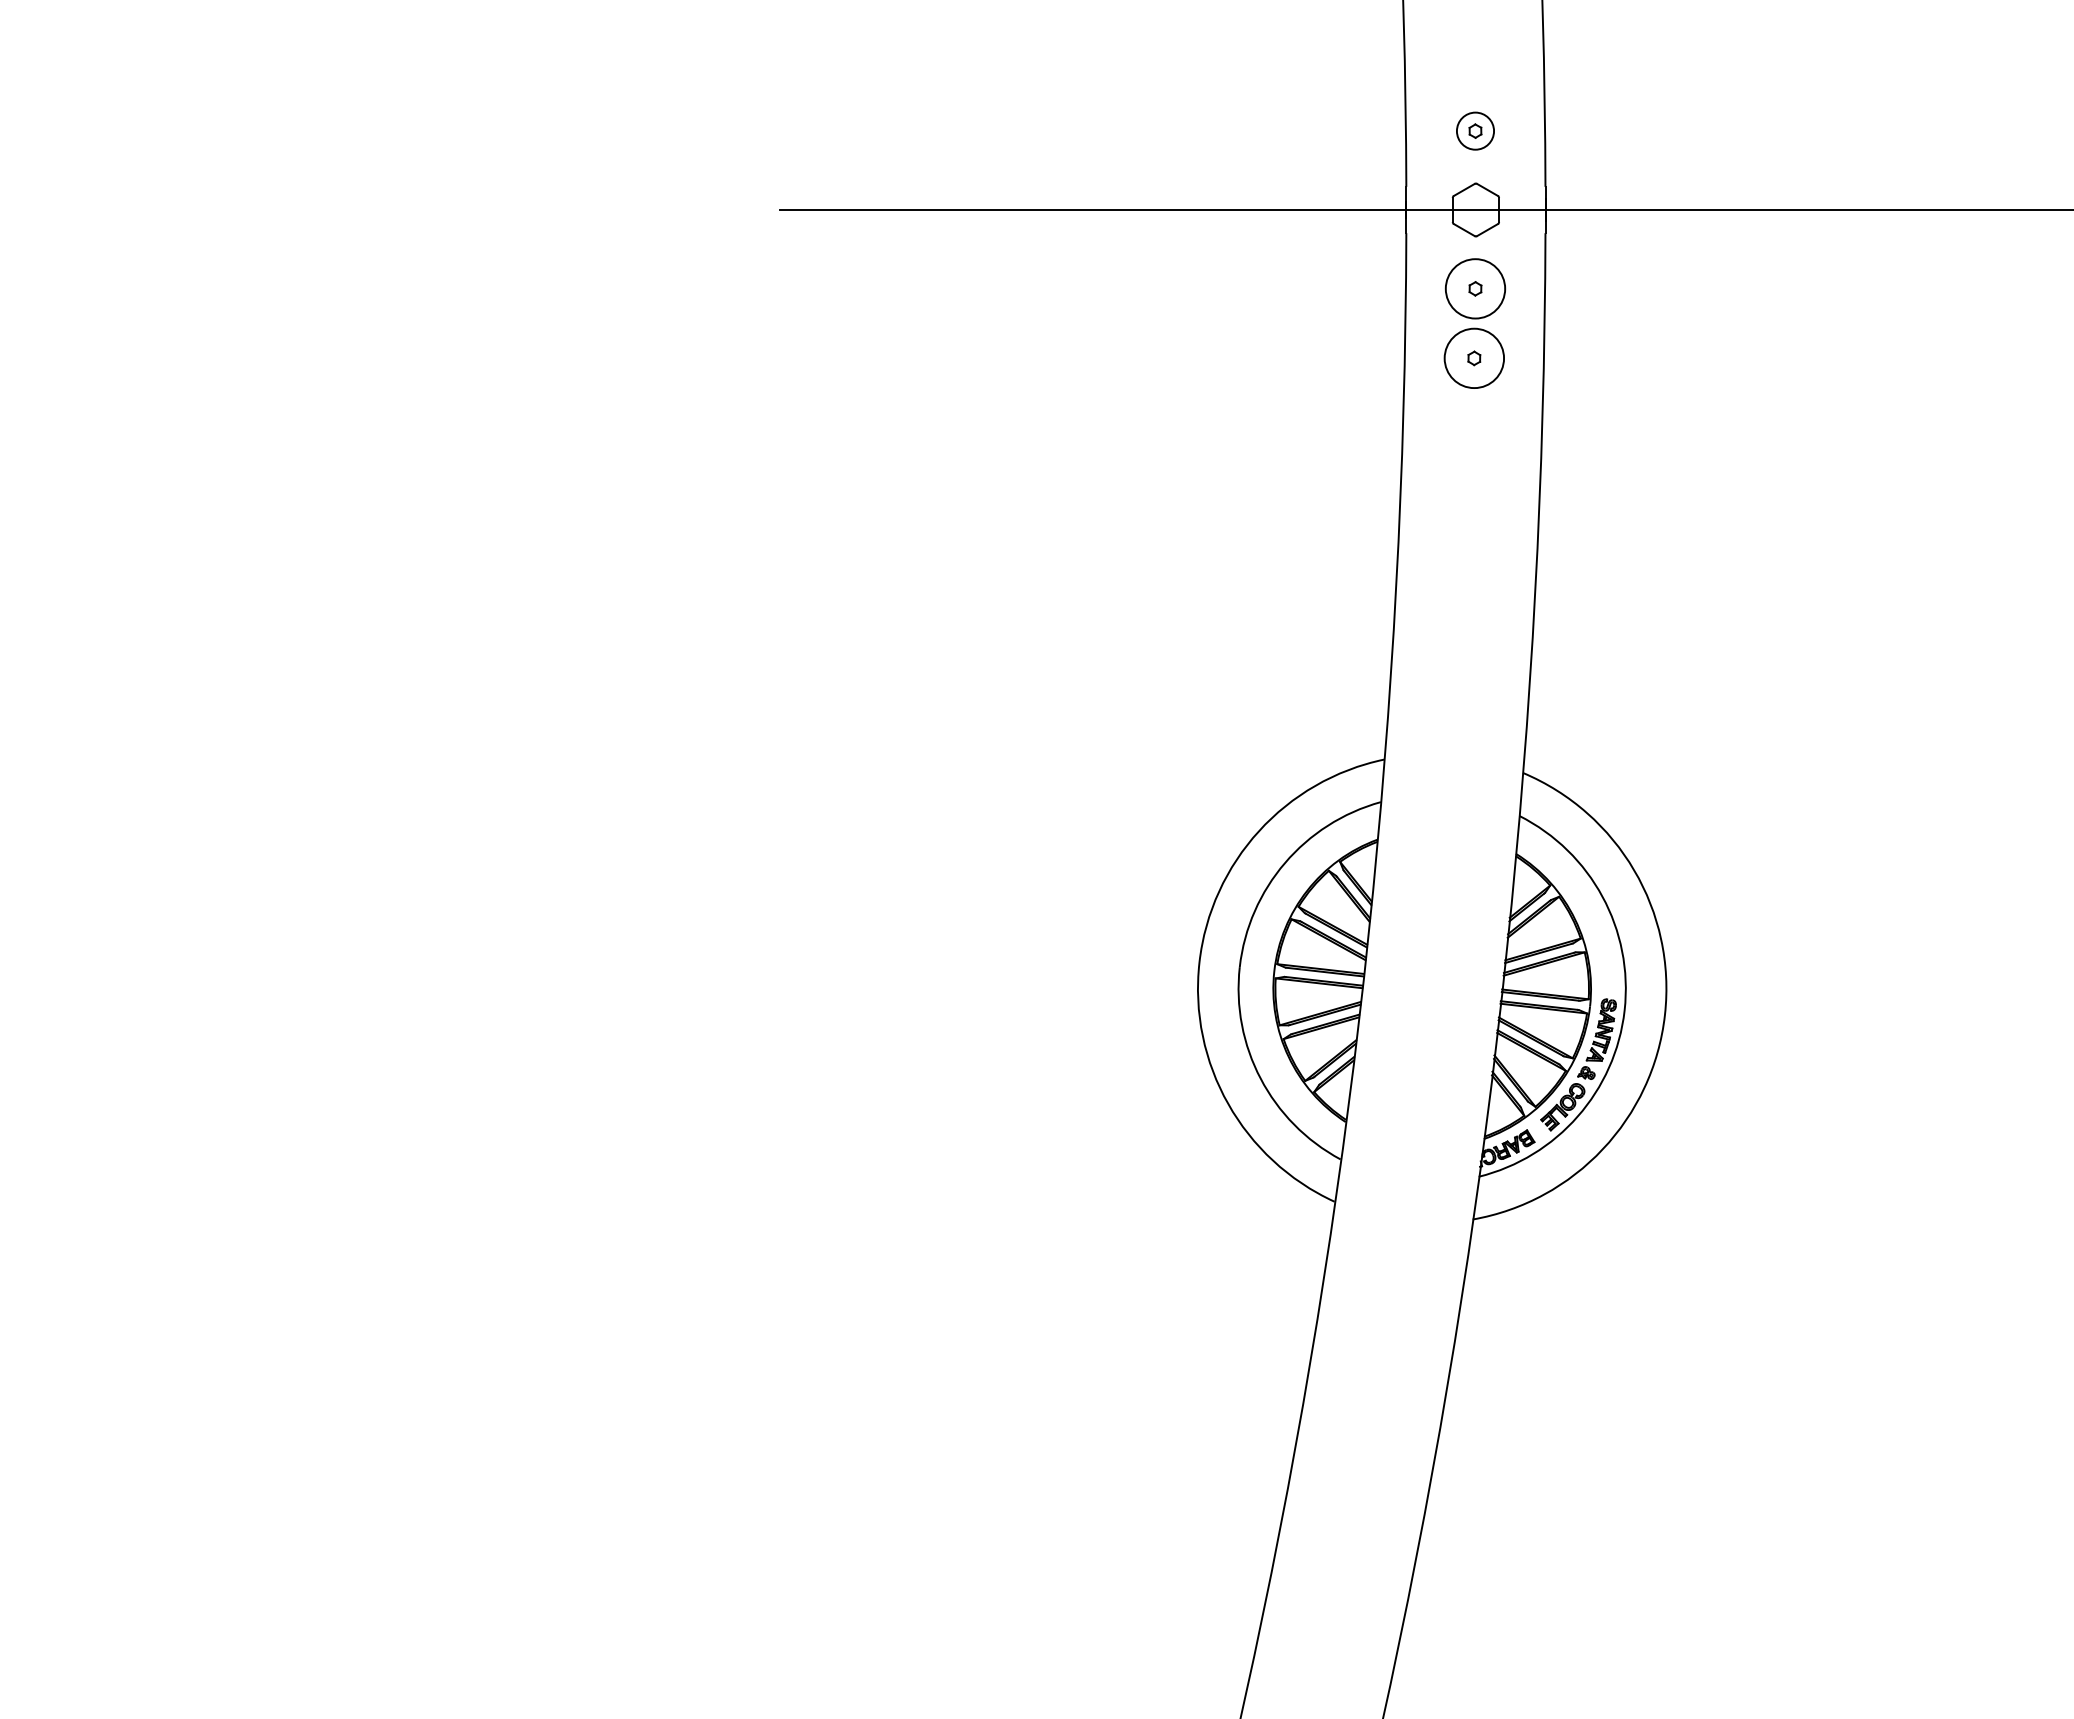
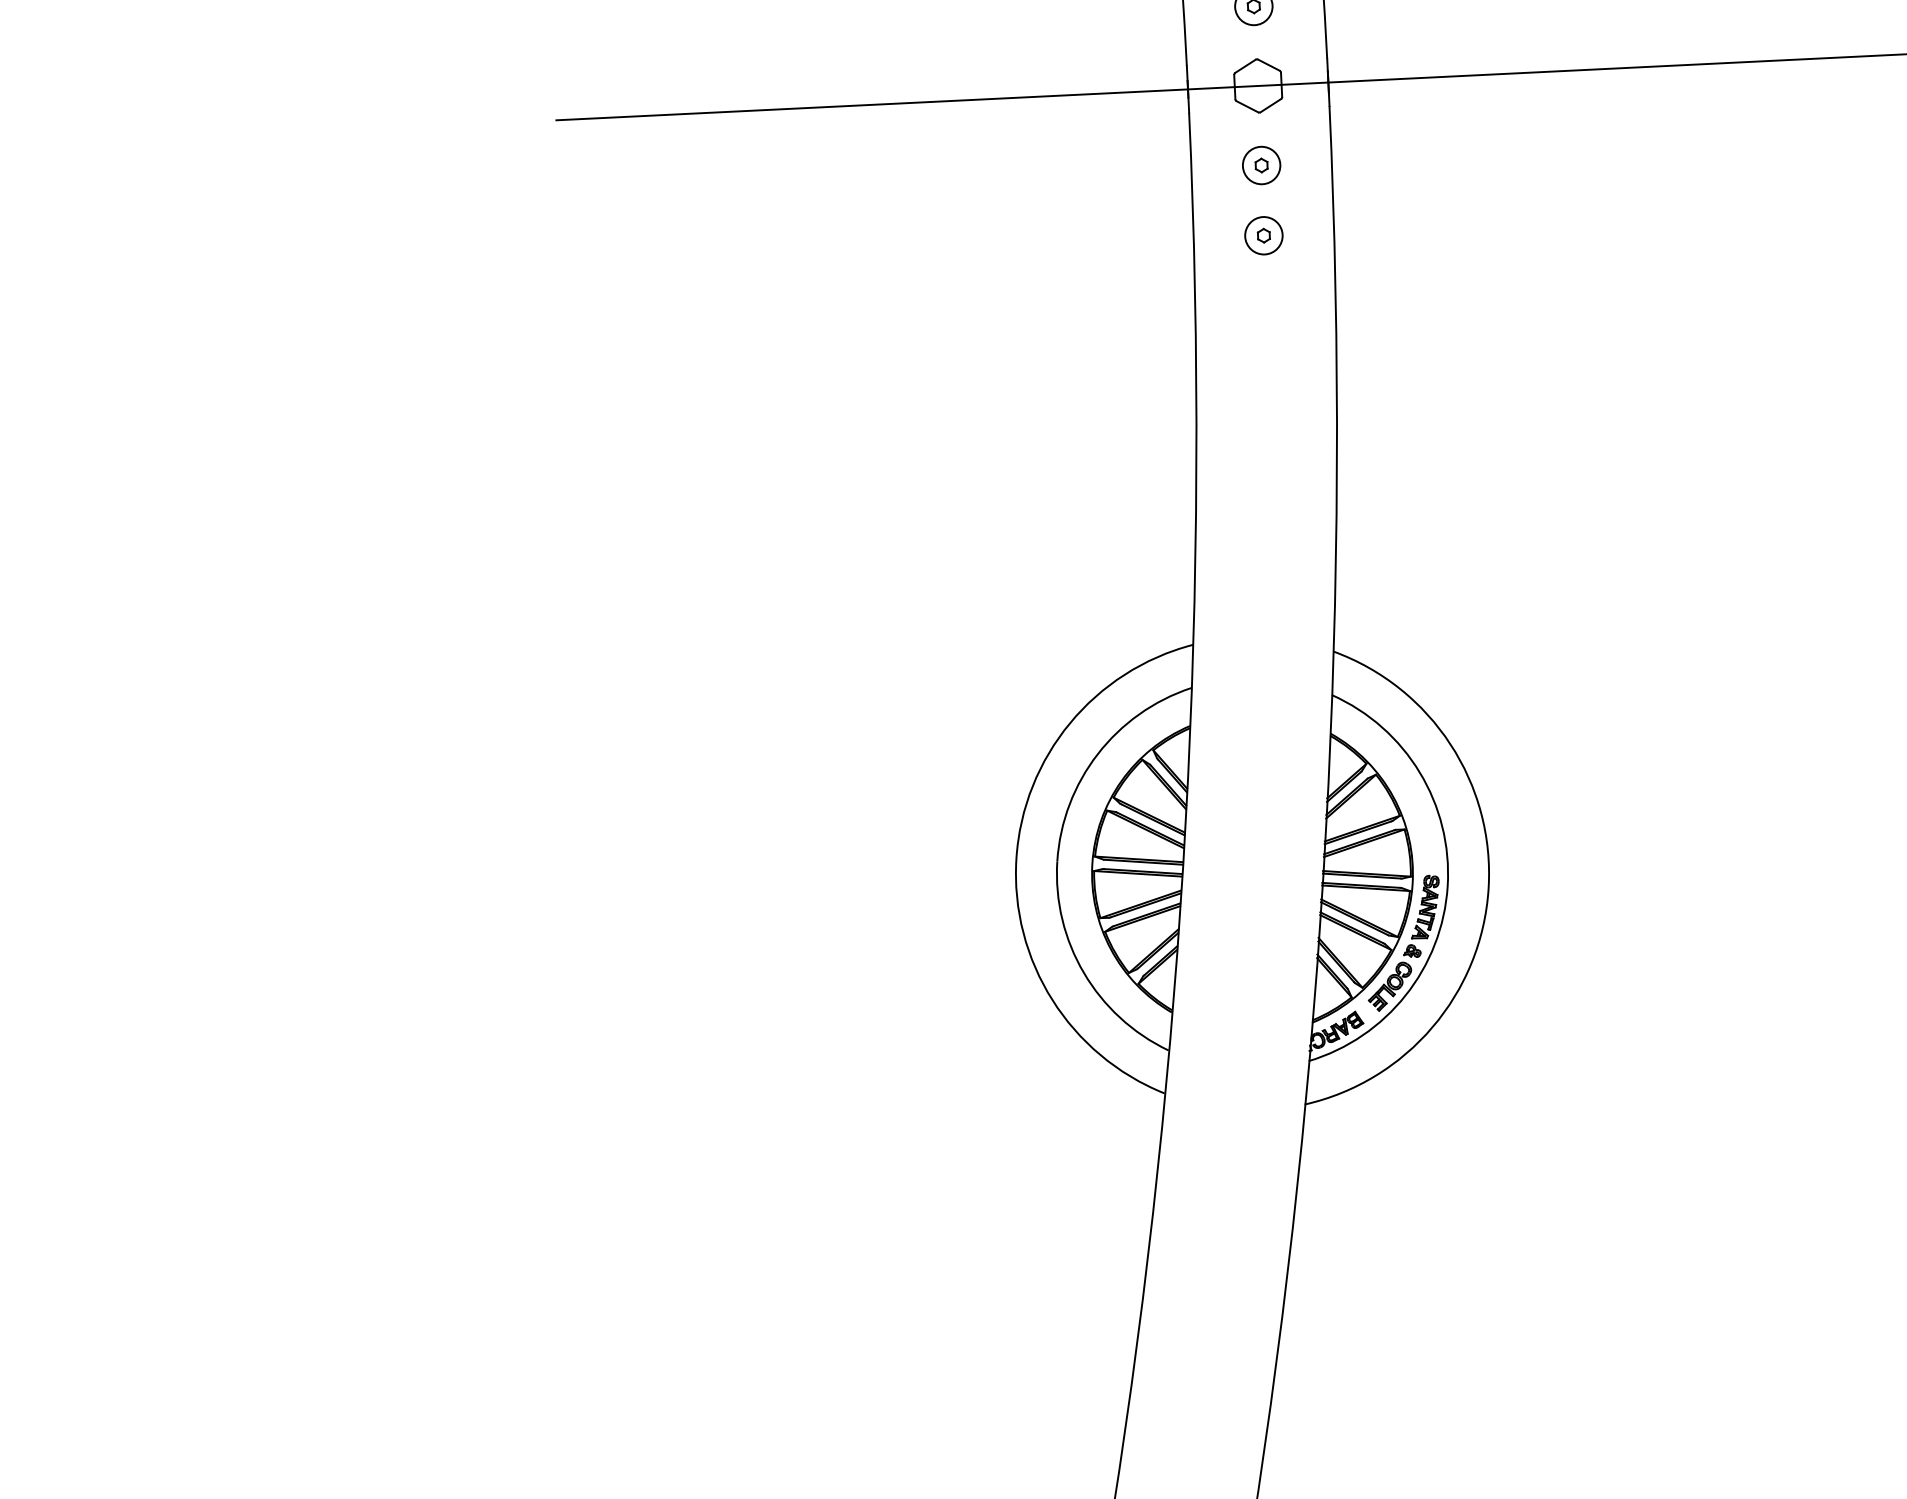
circle: (1475, 288) -> (1261, 165), size x0.62
circle: (1473, 357) -> (1263, 234), size x0.62

